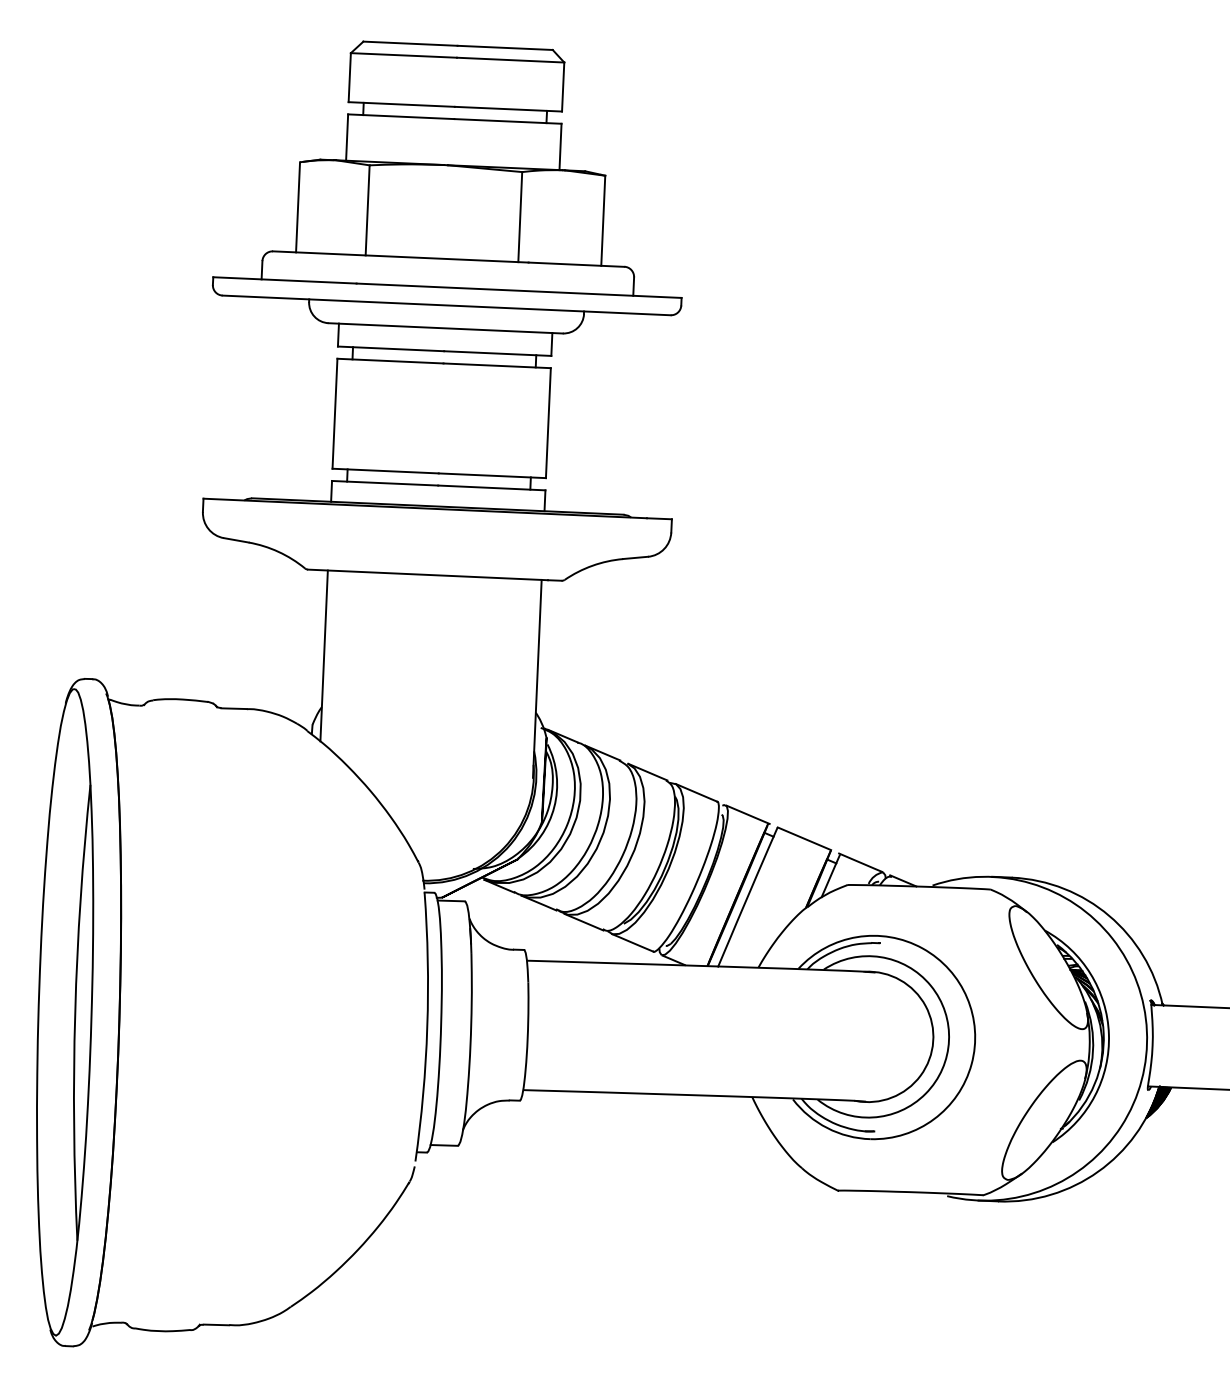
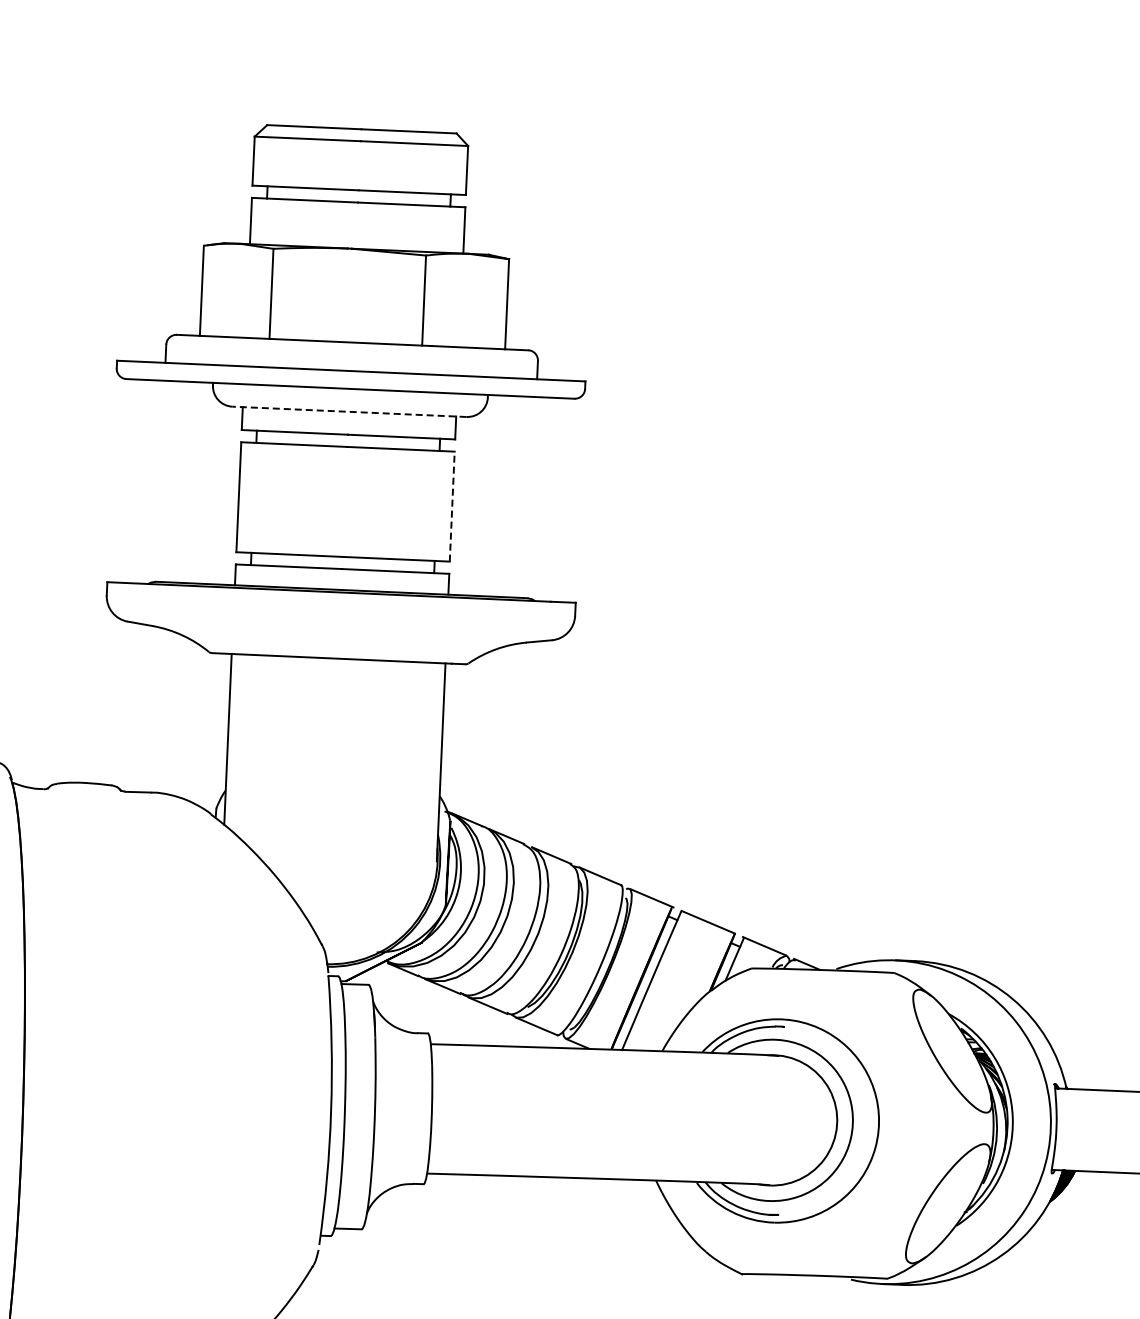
line: (445, 328) -> (349, 411), solid -> dashed
line: (548, 422) -> (452, 505), solid -> dashed

